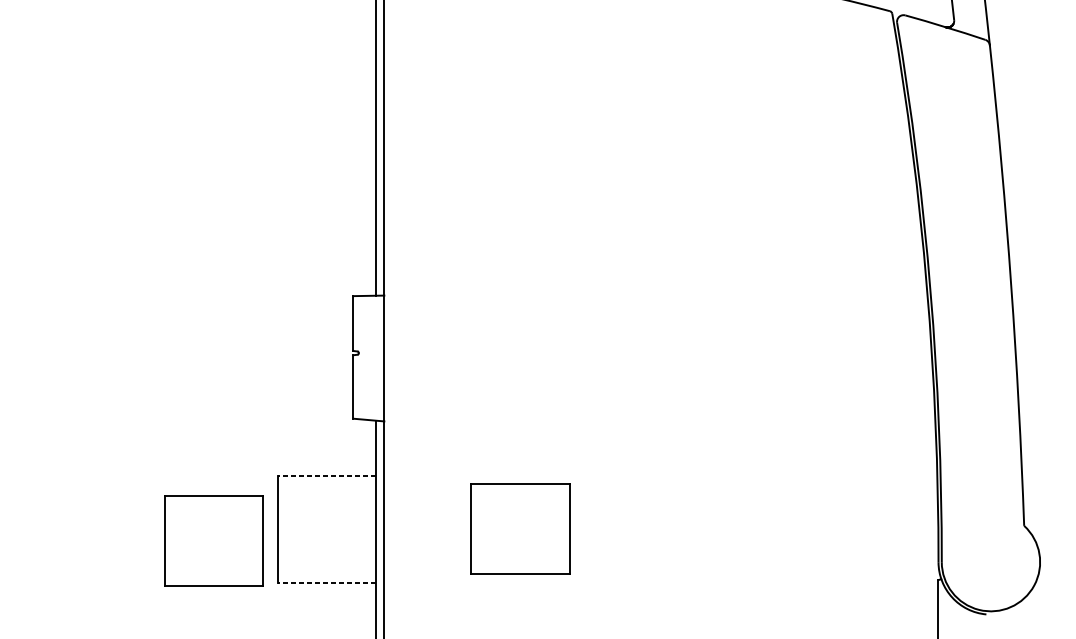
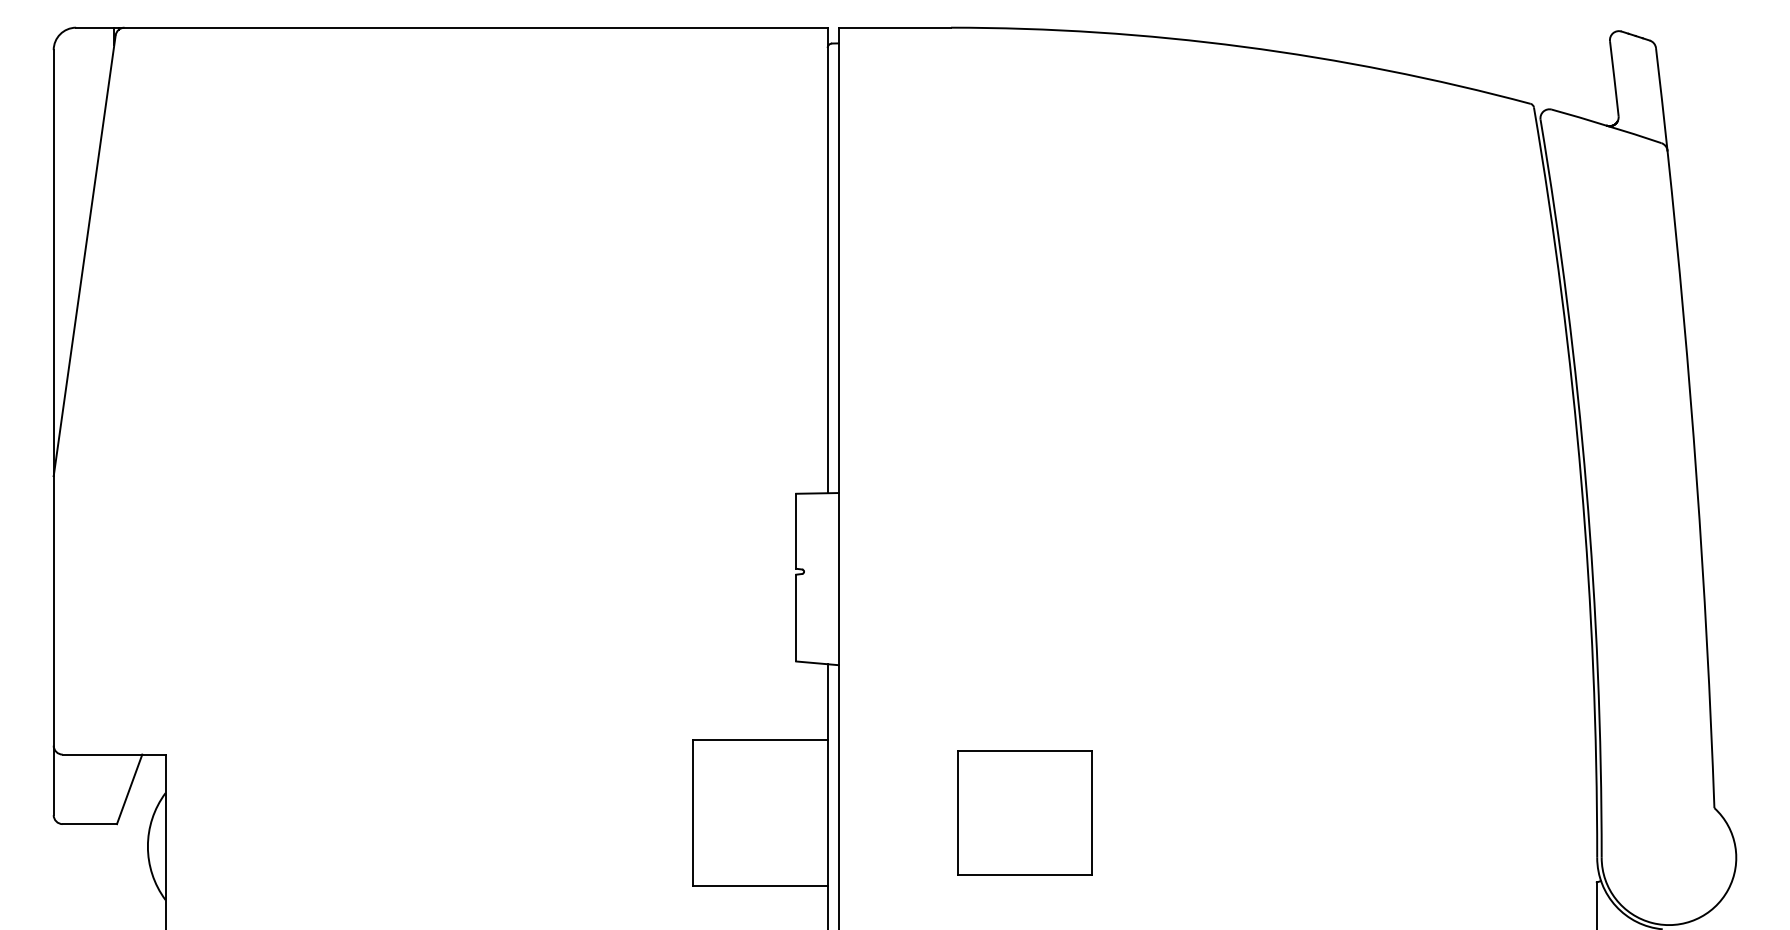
line: (326, 476) -> (759, 740), dashed -> solid
part: (213, 540) -> (605, 828), removed
line: (326, 582) -> (759, 885), dashed -> solid

